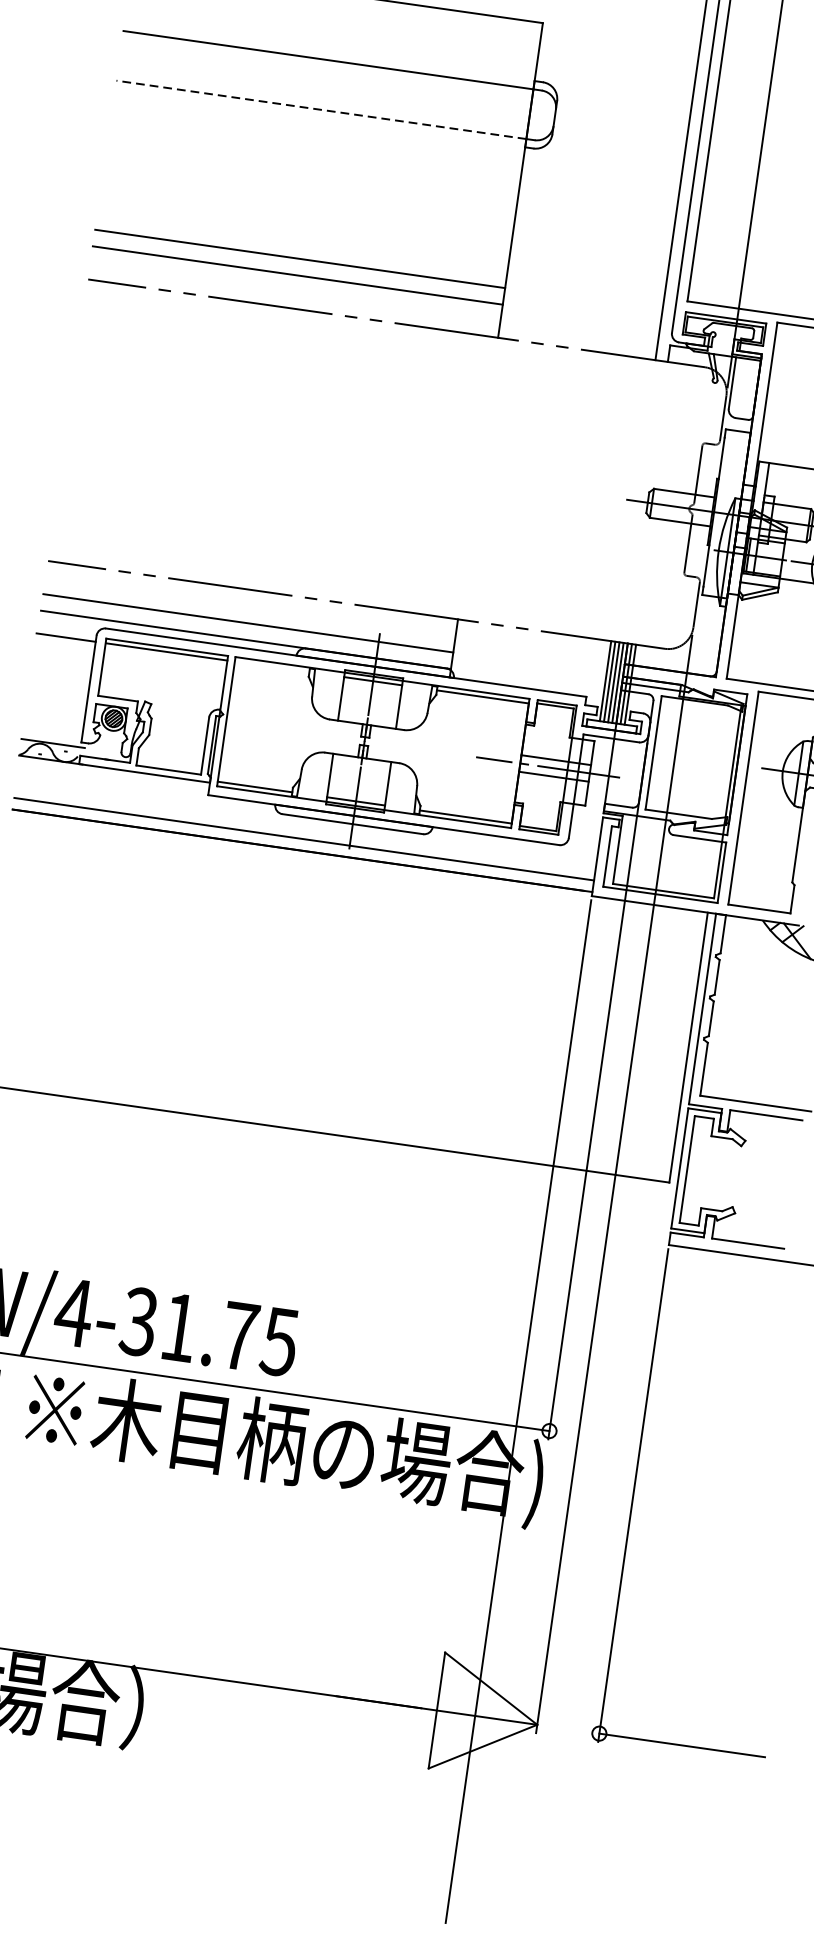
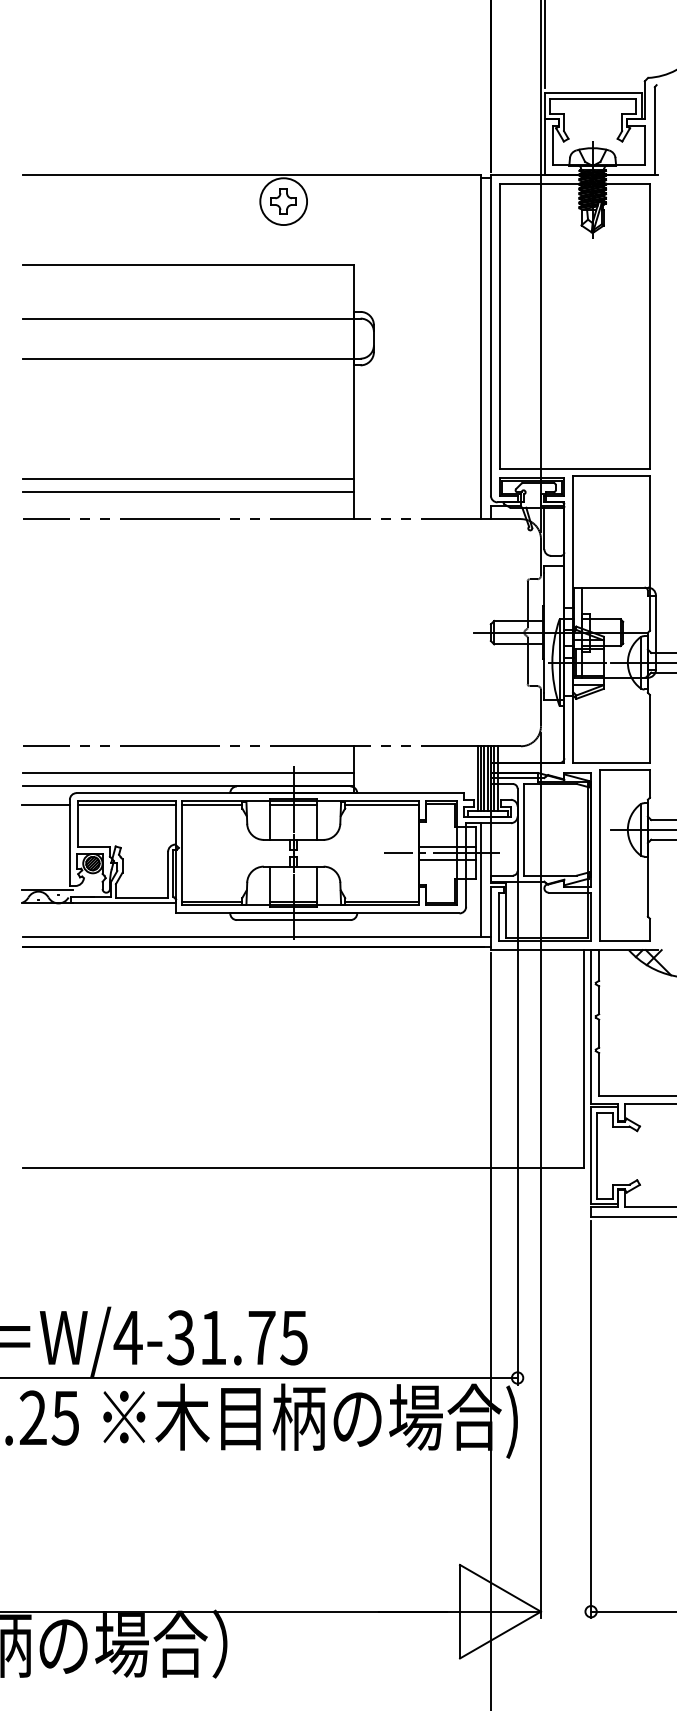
line: (320, 109) -> (187, 358), dashed -> solid
line: (272, 666) -> (212, 804), added
line: (591, 808) -> (480, 880), added

